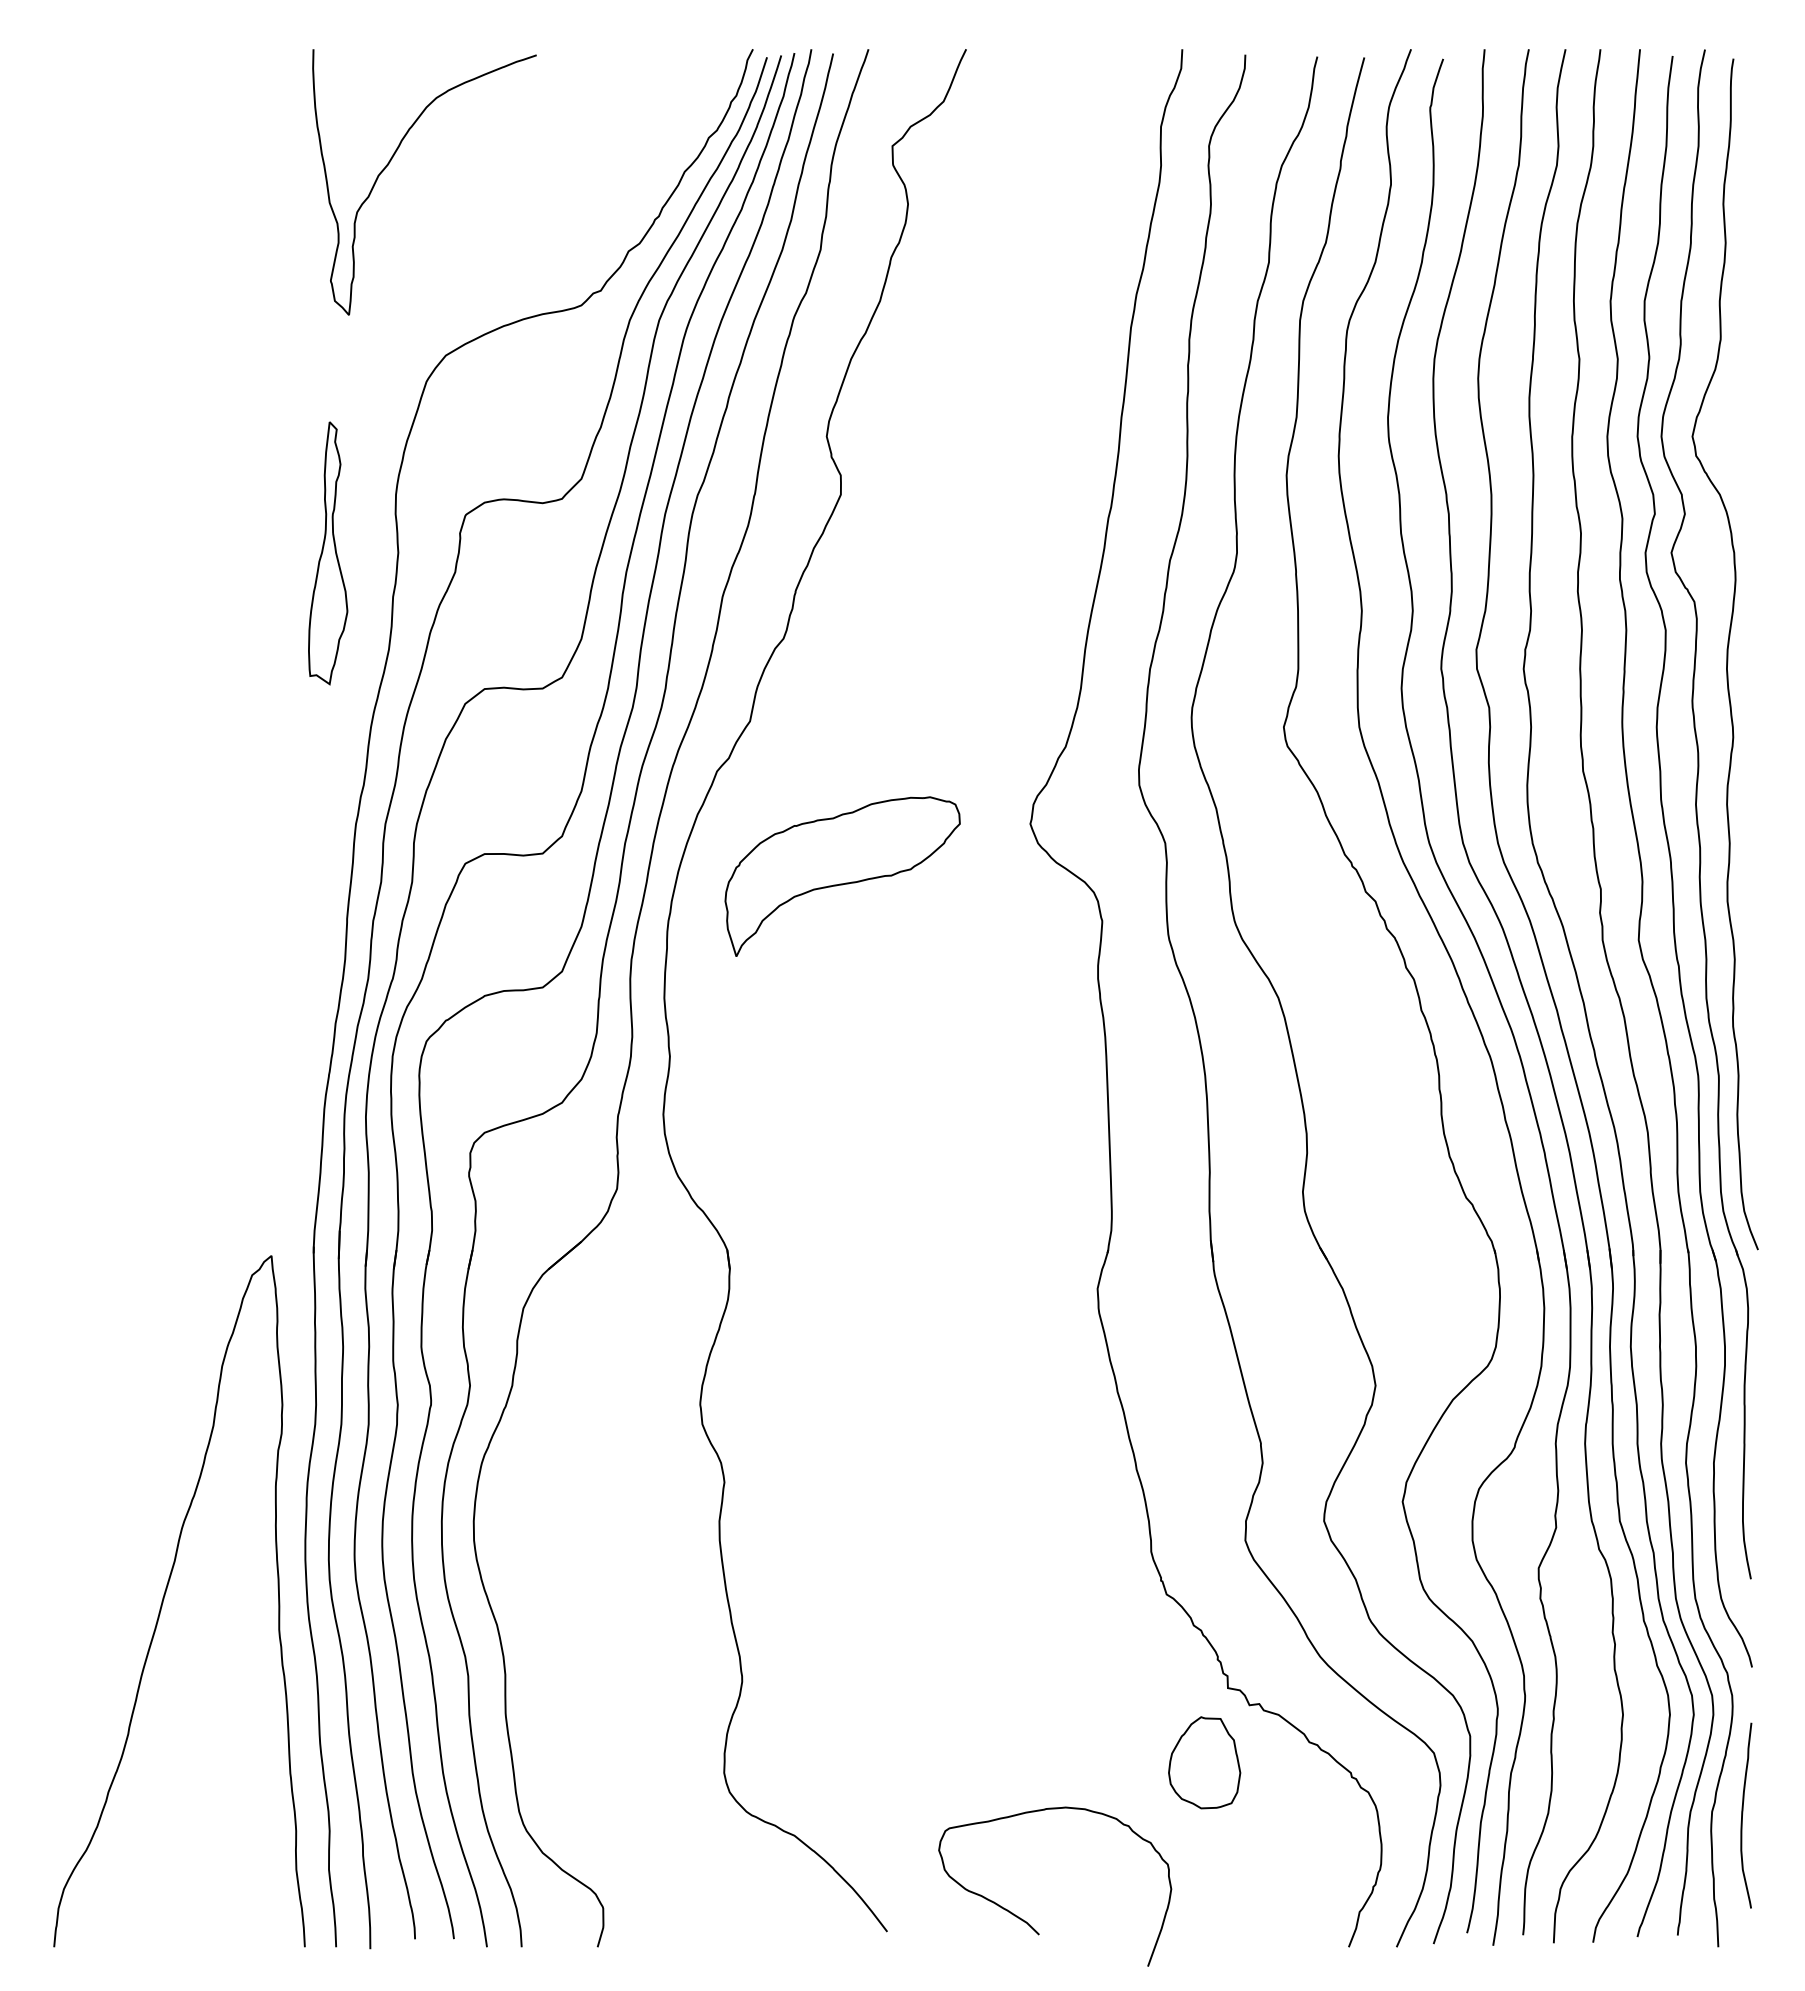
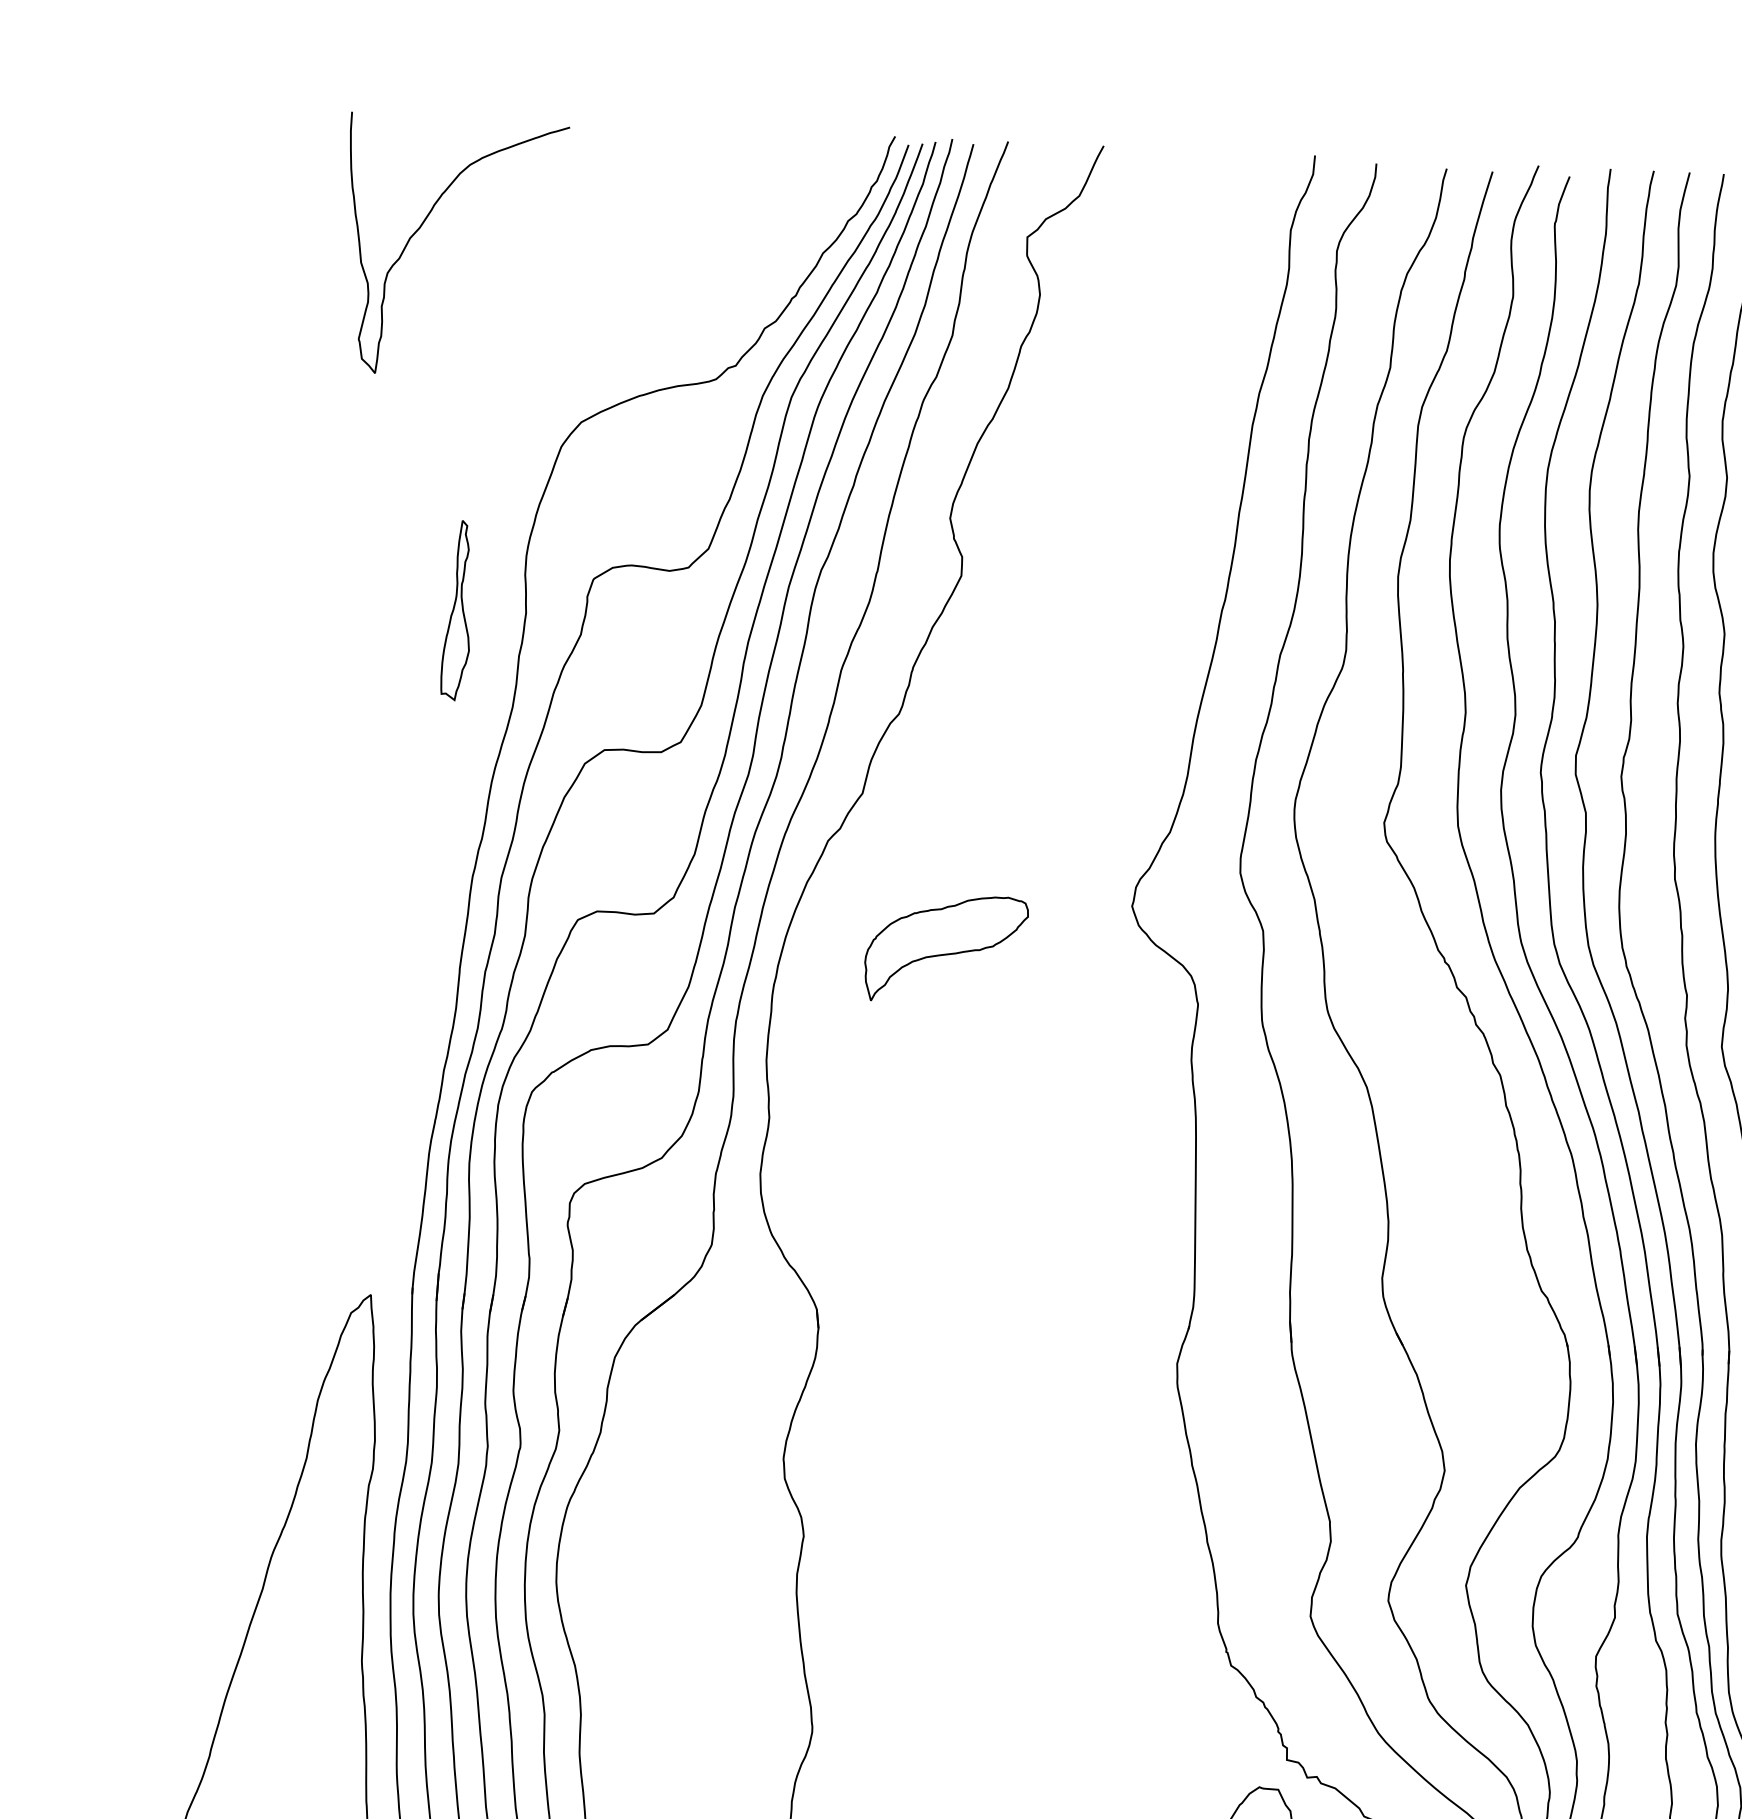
curve: (389, 164) -> (421, 227), moved
part: (328, 553) -> (457, 610), size x0.7
part: (842, 876) -> (946, 949), size x0.7

